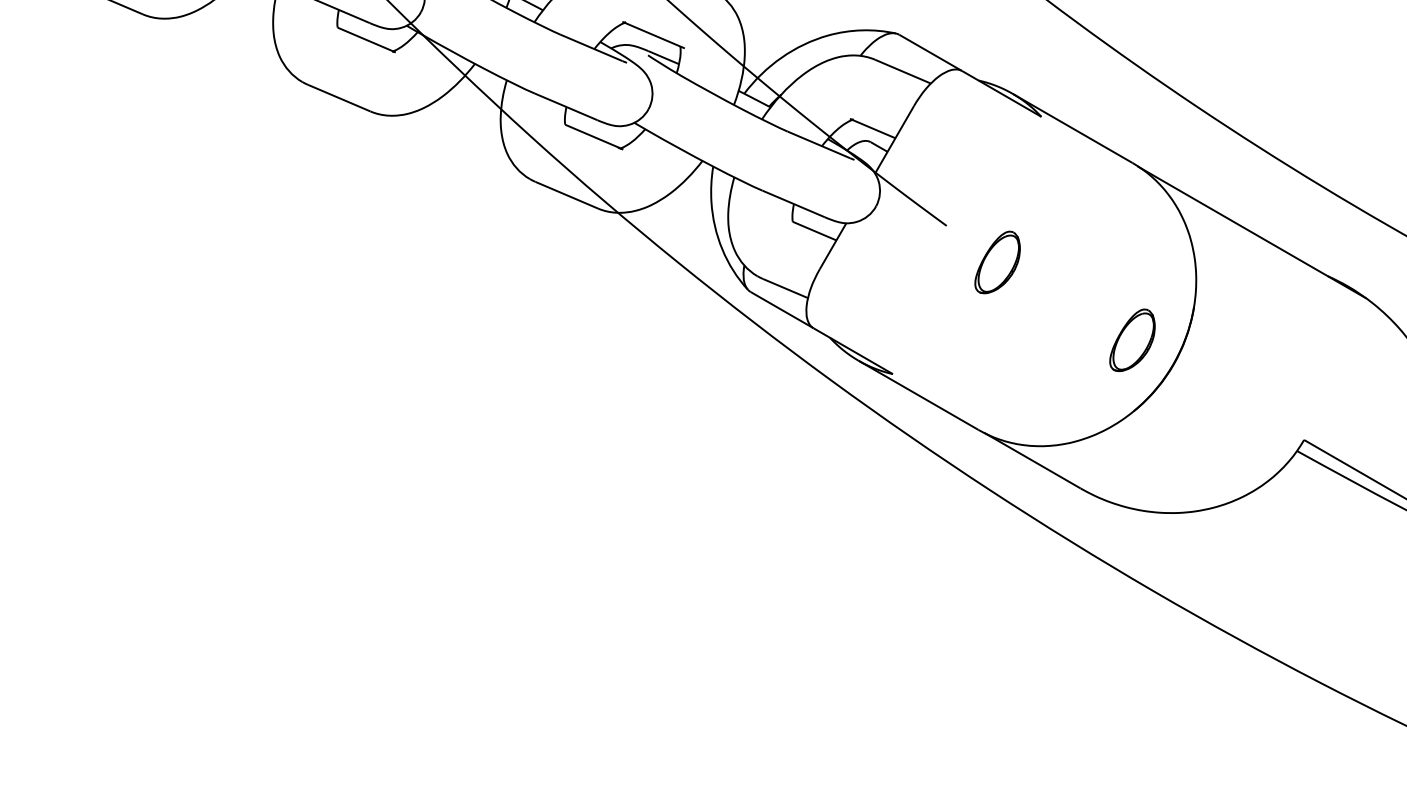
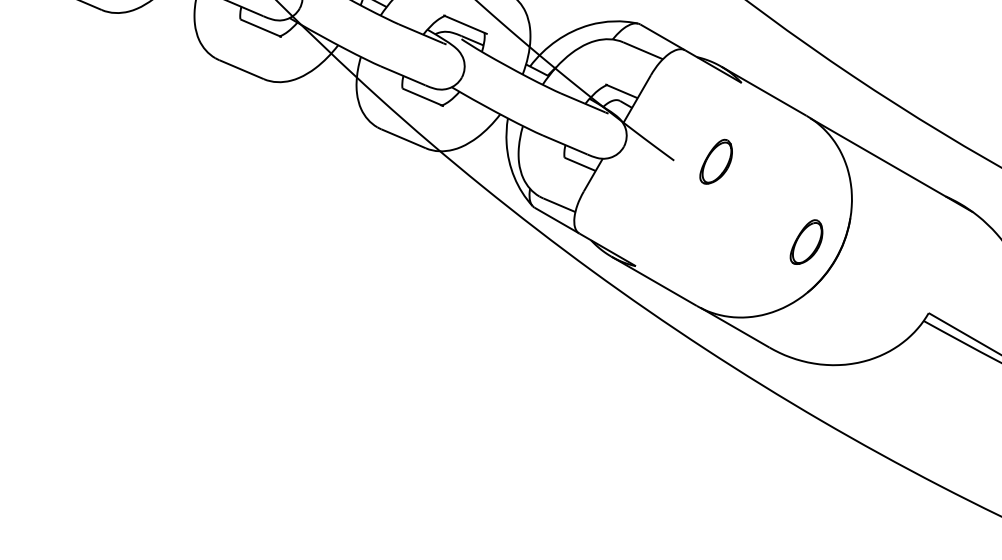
part: (997, 262) -> (716, 161), moved

